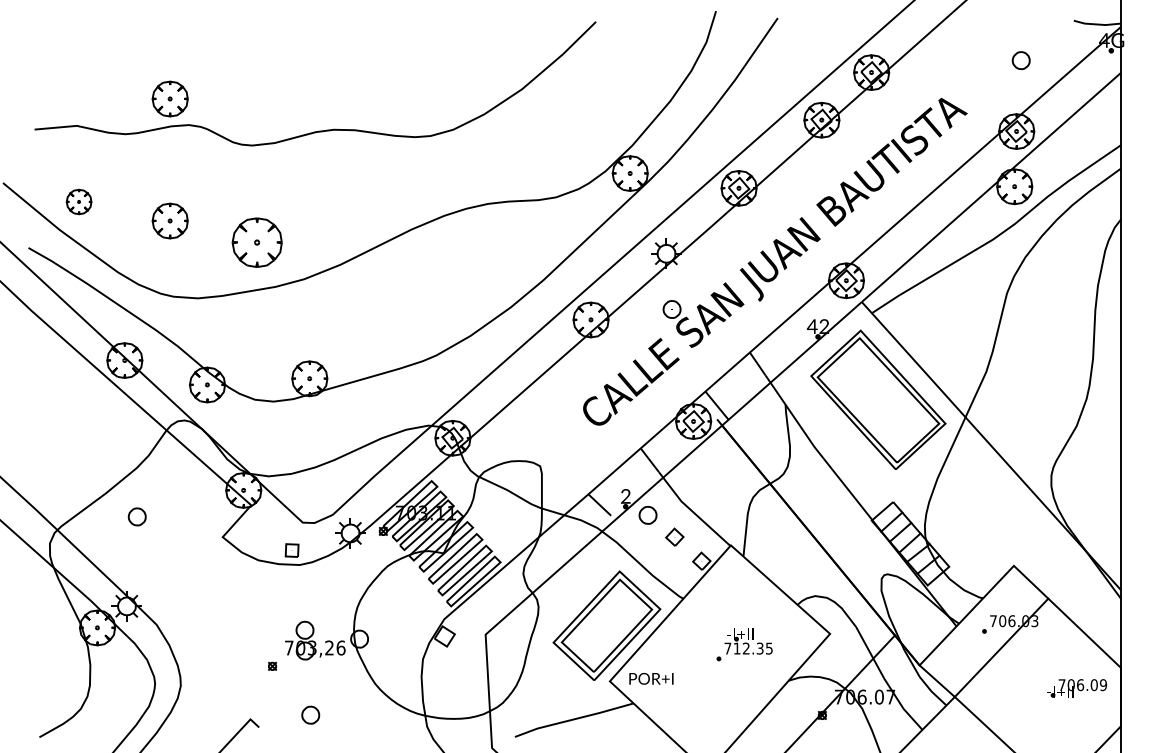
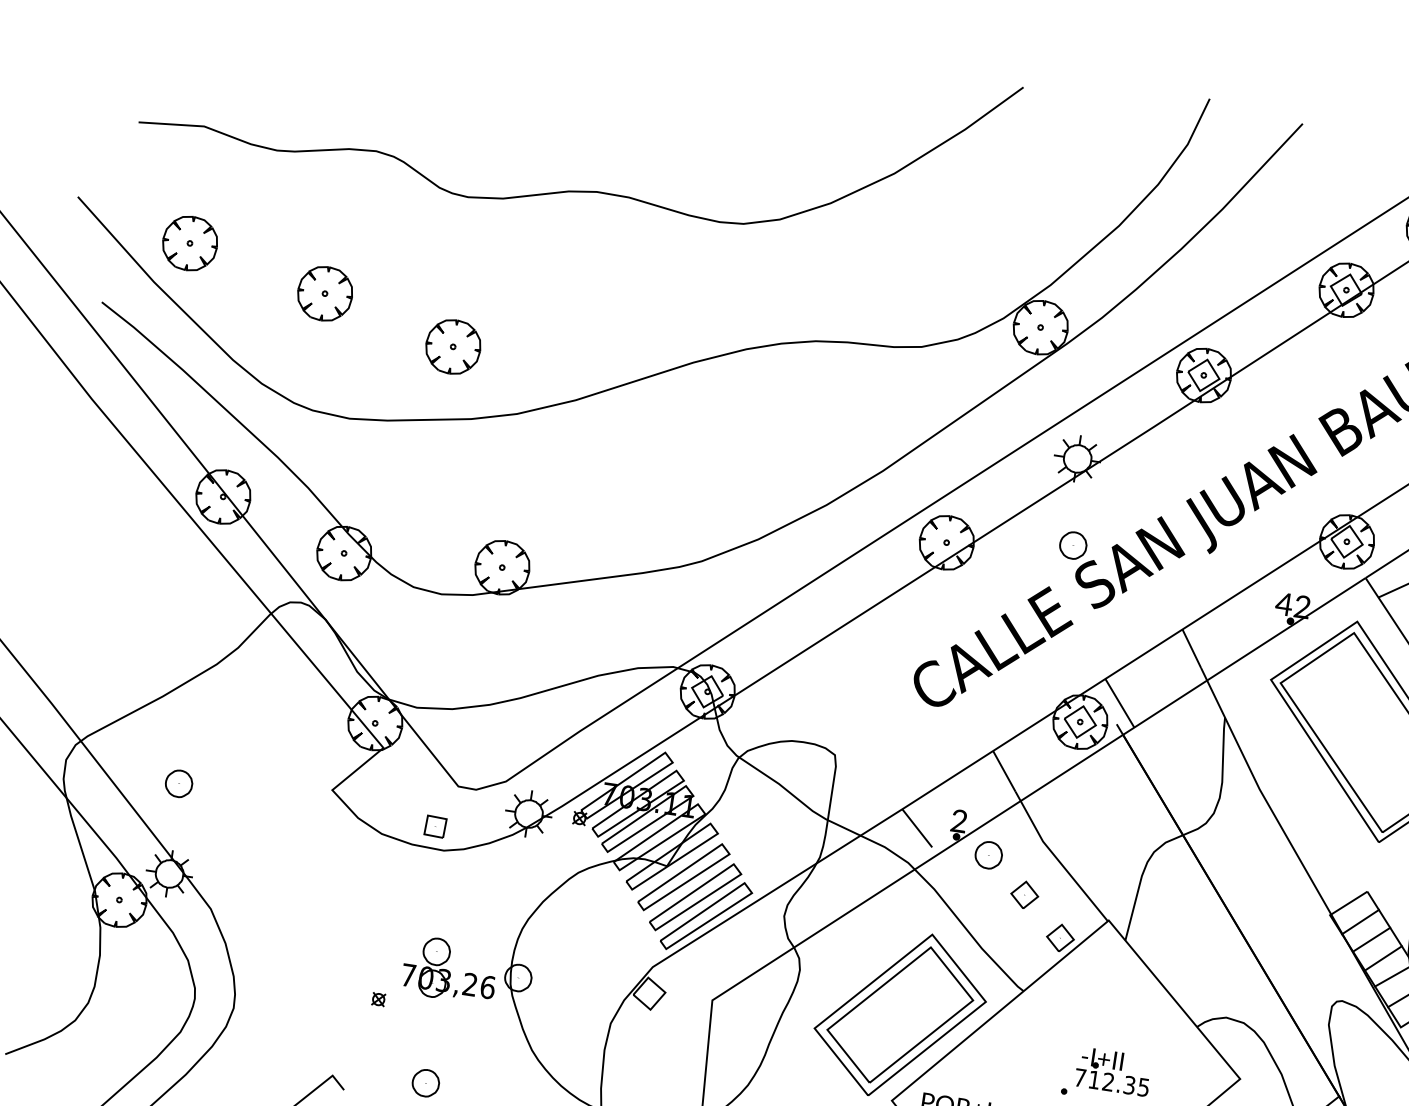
part: (169, 98) -> (352, 105), removed
part: (78, 201) -> (189, 242), size x1.43
part: (256, 242) -> (452, 346), size x0.71
part: (136, 516) -> (177, 782), moved

